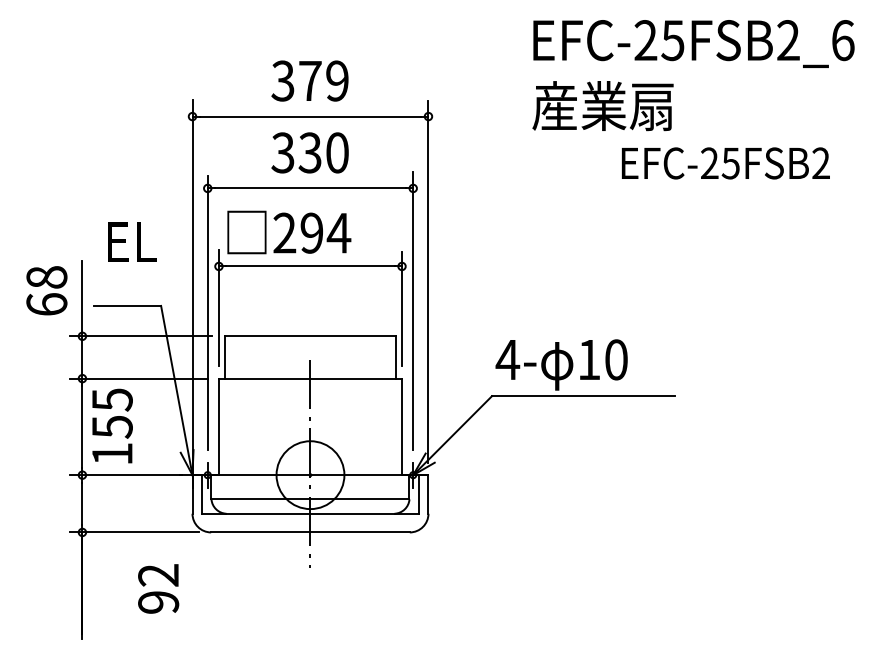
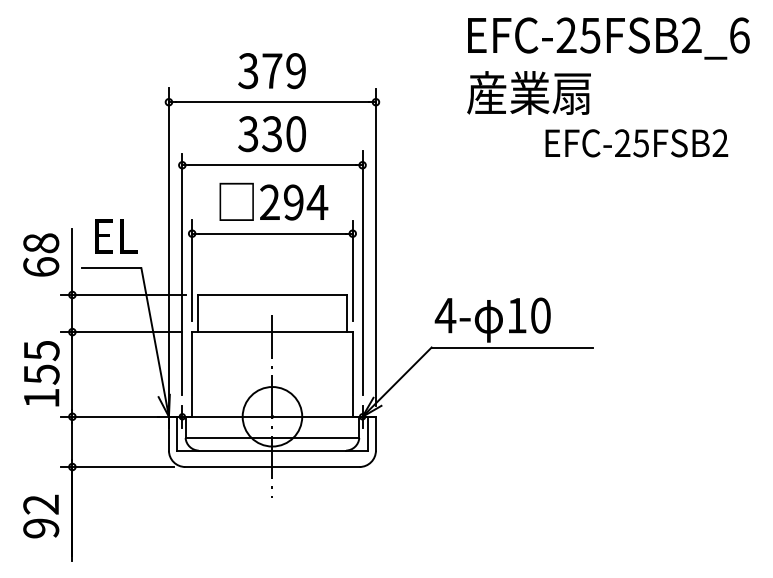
text: (288, 232) -> (273, 201), moved
text: (132, 242) -> (116, 236), moved
text: (112, 425) -> (41, 373), moved
text: (158, 588) -> (41, 516), moved

